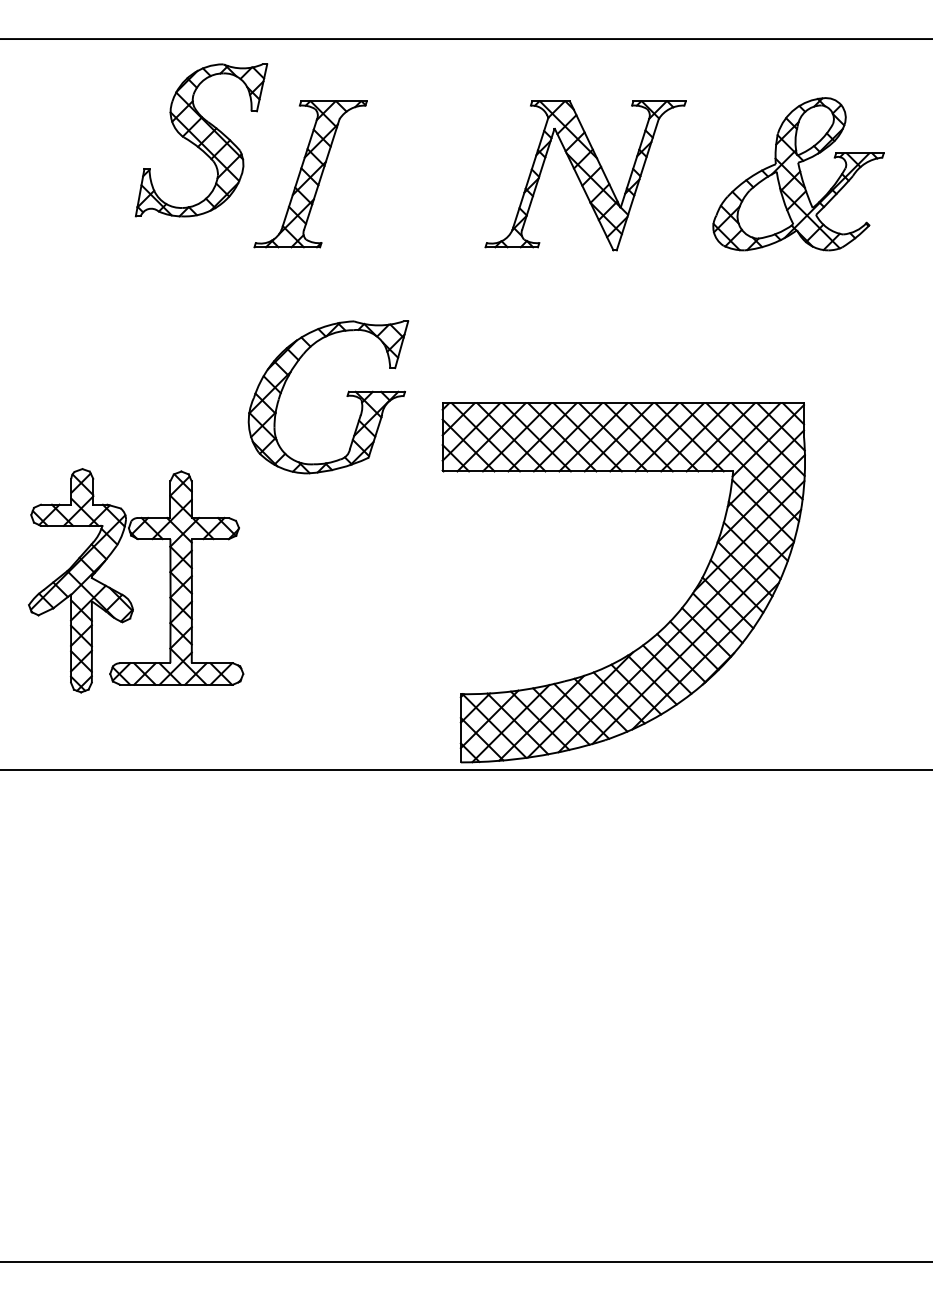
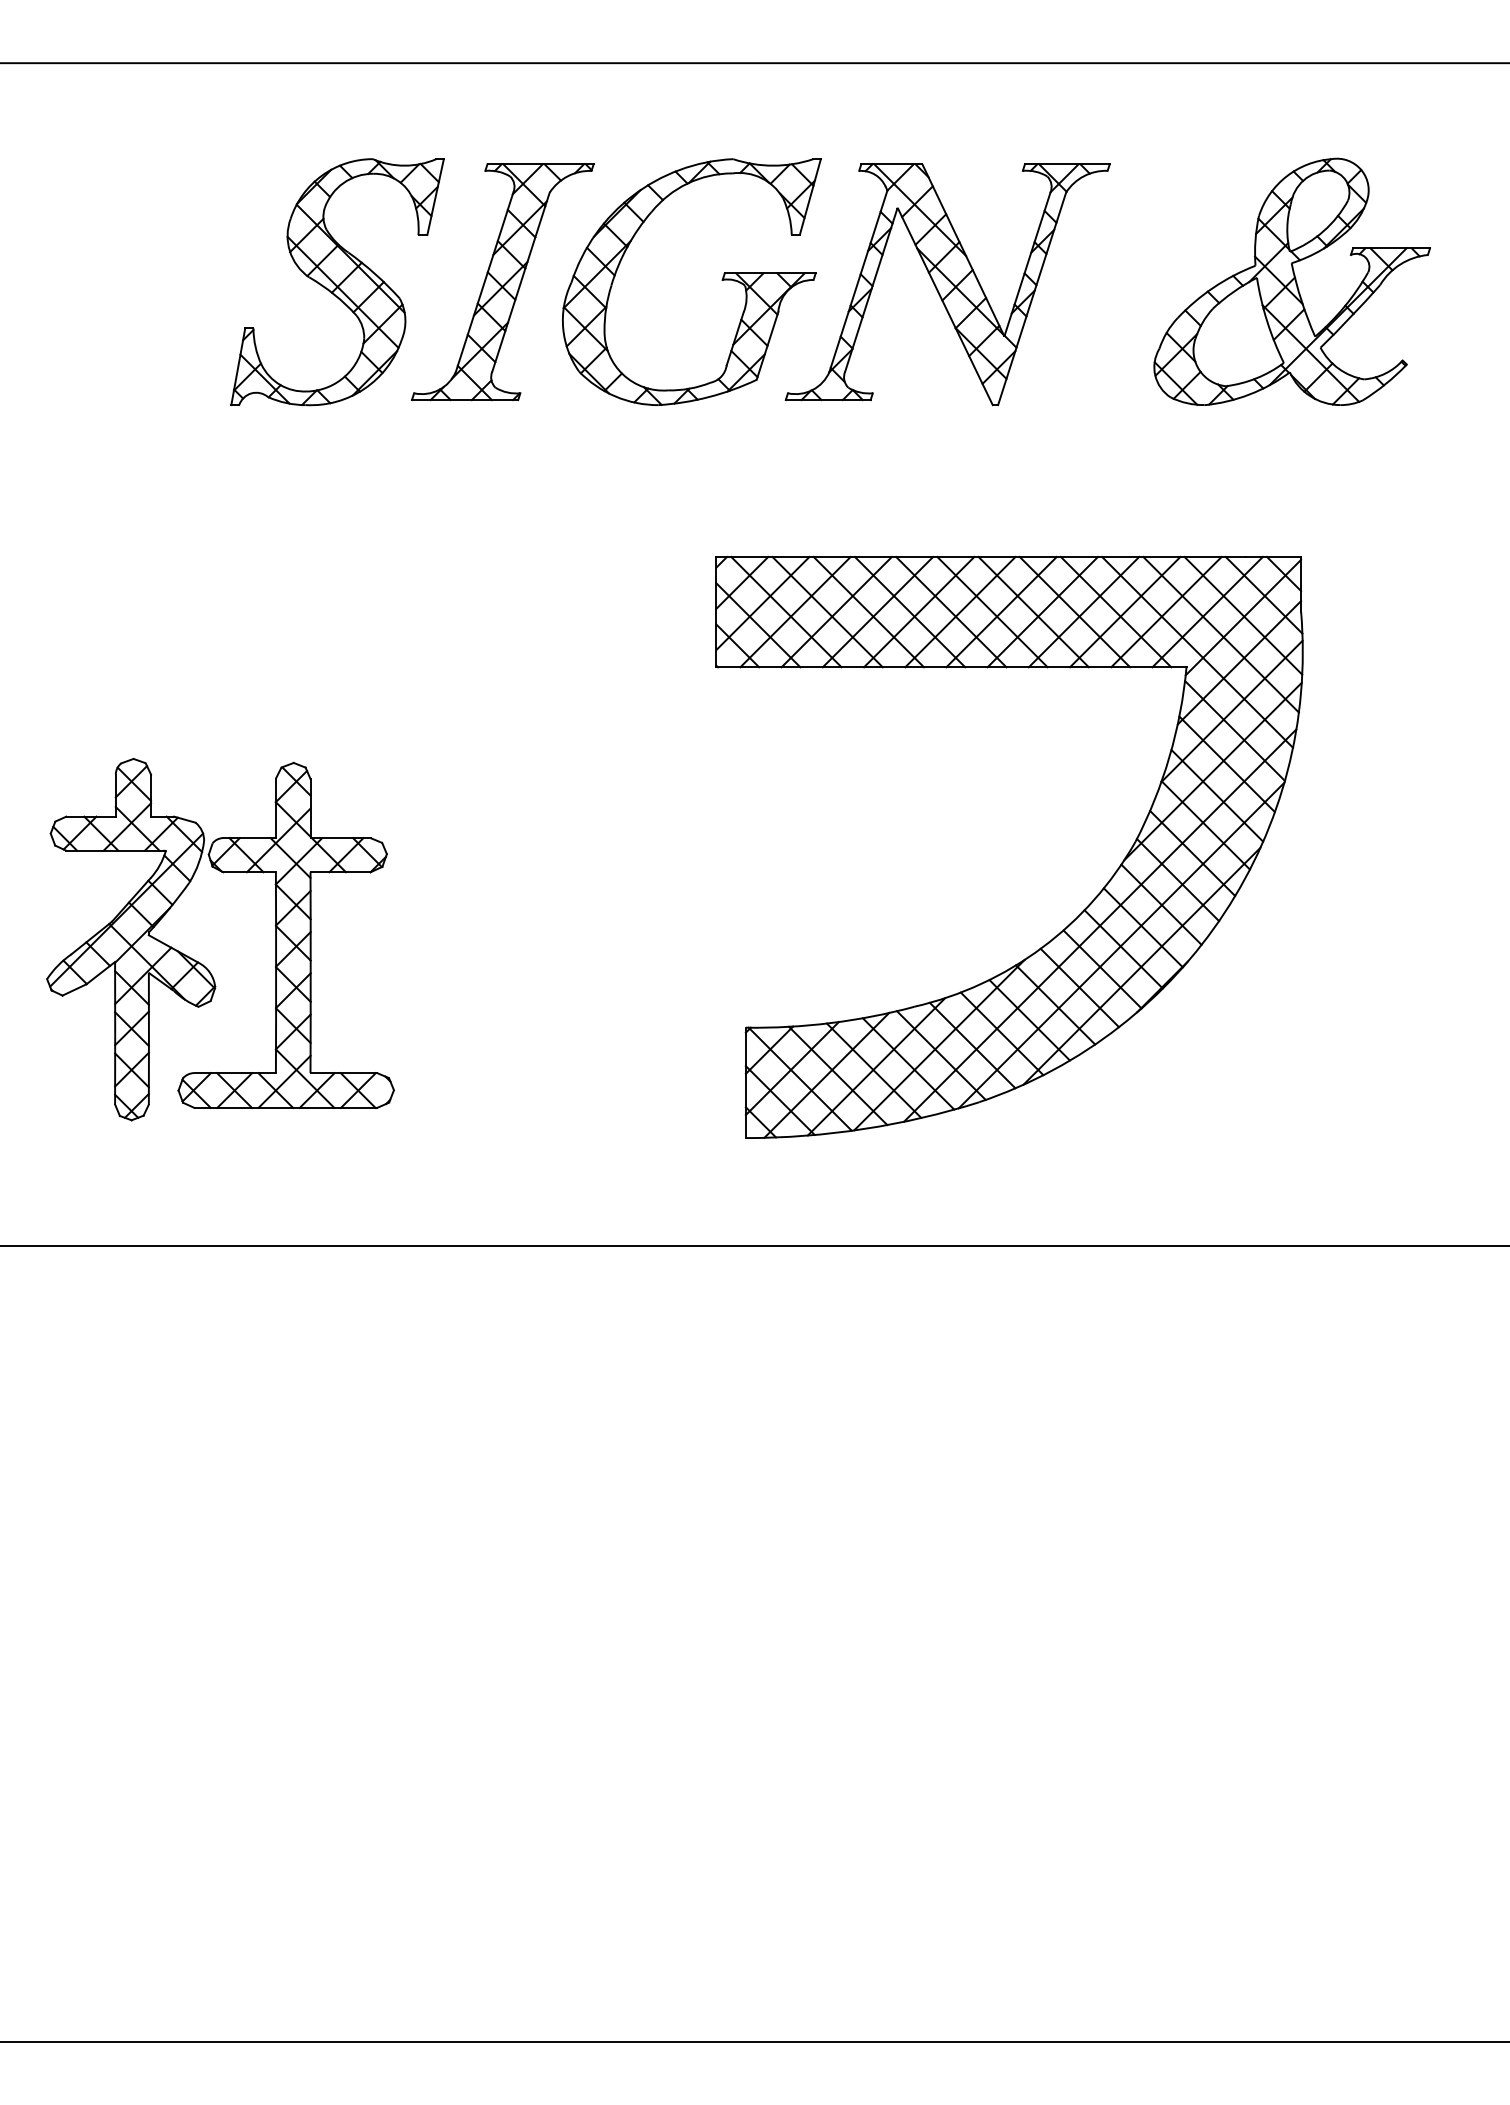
part: (201, 140) -> (337, 282), moved
part: (346, 396) -> (721, 280), moved
part: (665, 624) -> (1076, 914), moved

